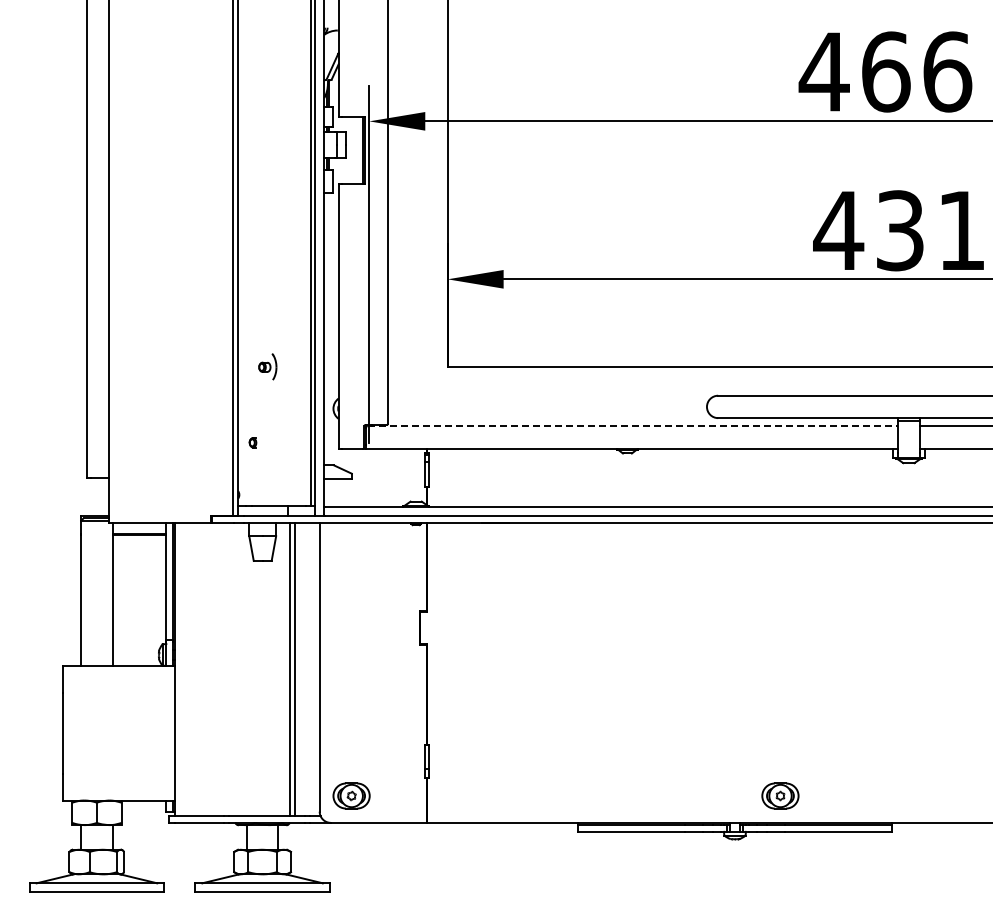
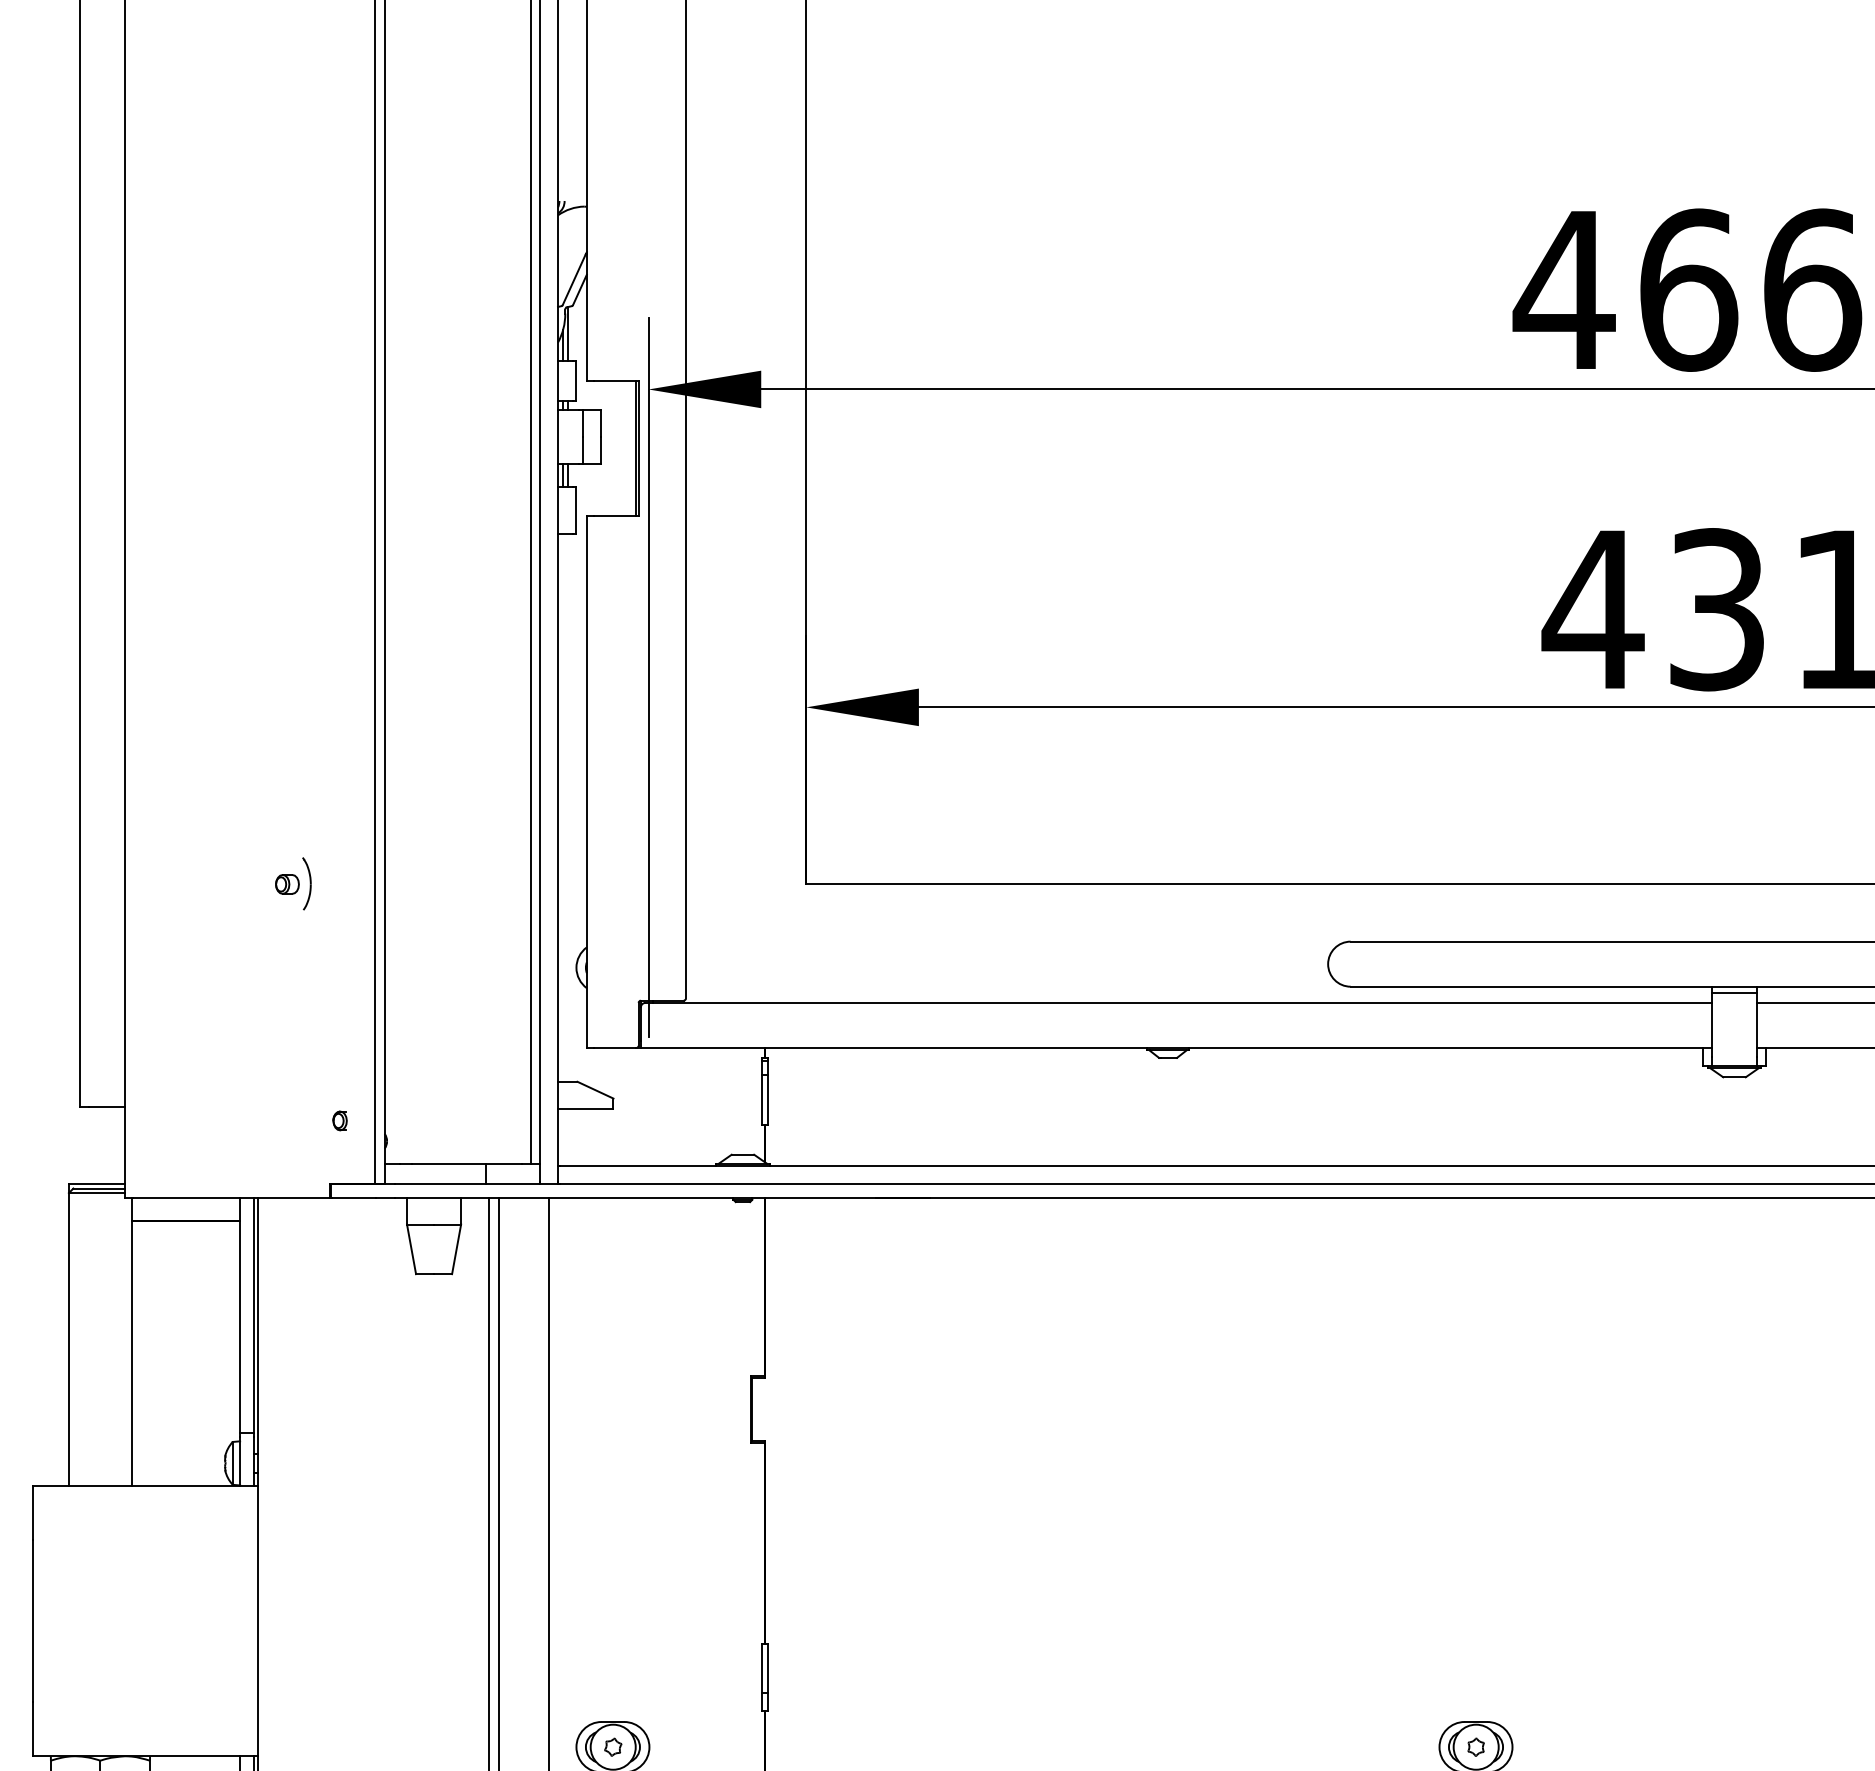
part: (267, 366) -> (292, 882), moved
line: (632, 426) -> (1178, 1003), dashed -> solid
part: (252, 442) -> (339, 1120), moved

